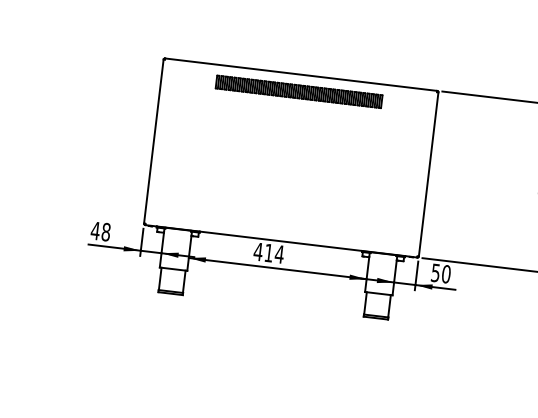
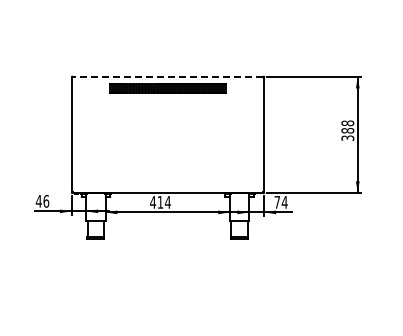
line: (300, 74) -> (167, 76), solid -> dashed
text: (106, 230) -> (46, 200), 48 -> 46
text: (440, 273) -> (280, 202), 50 -> 74

